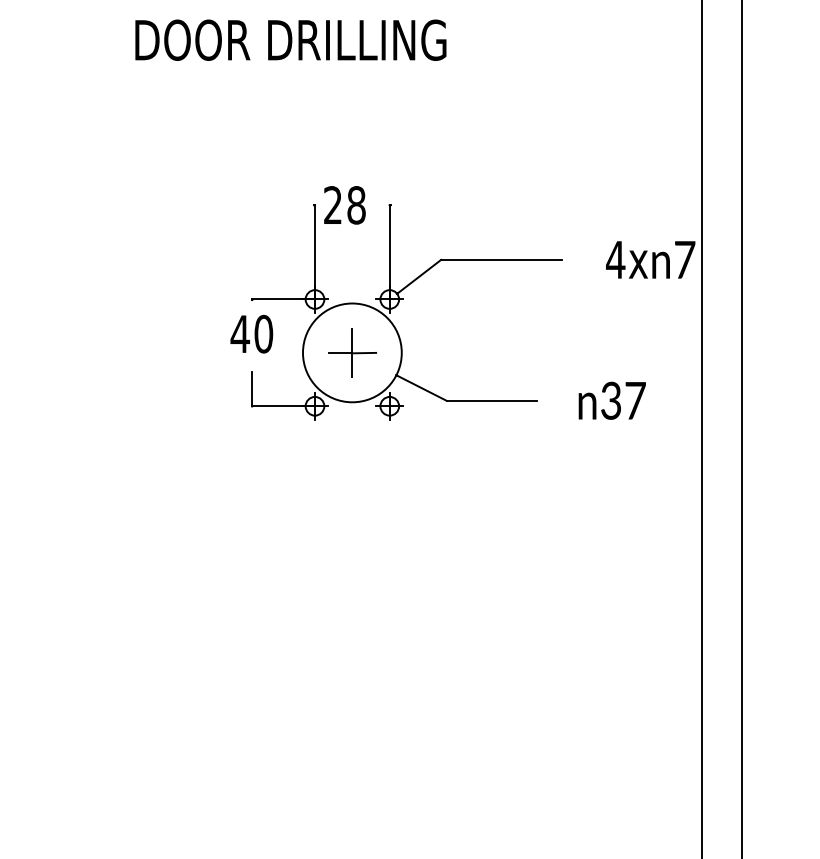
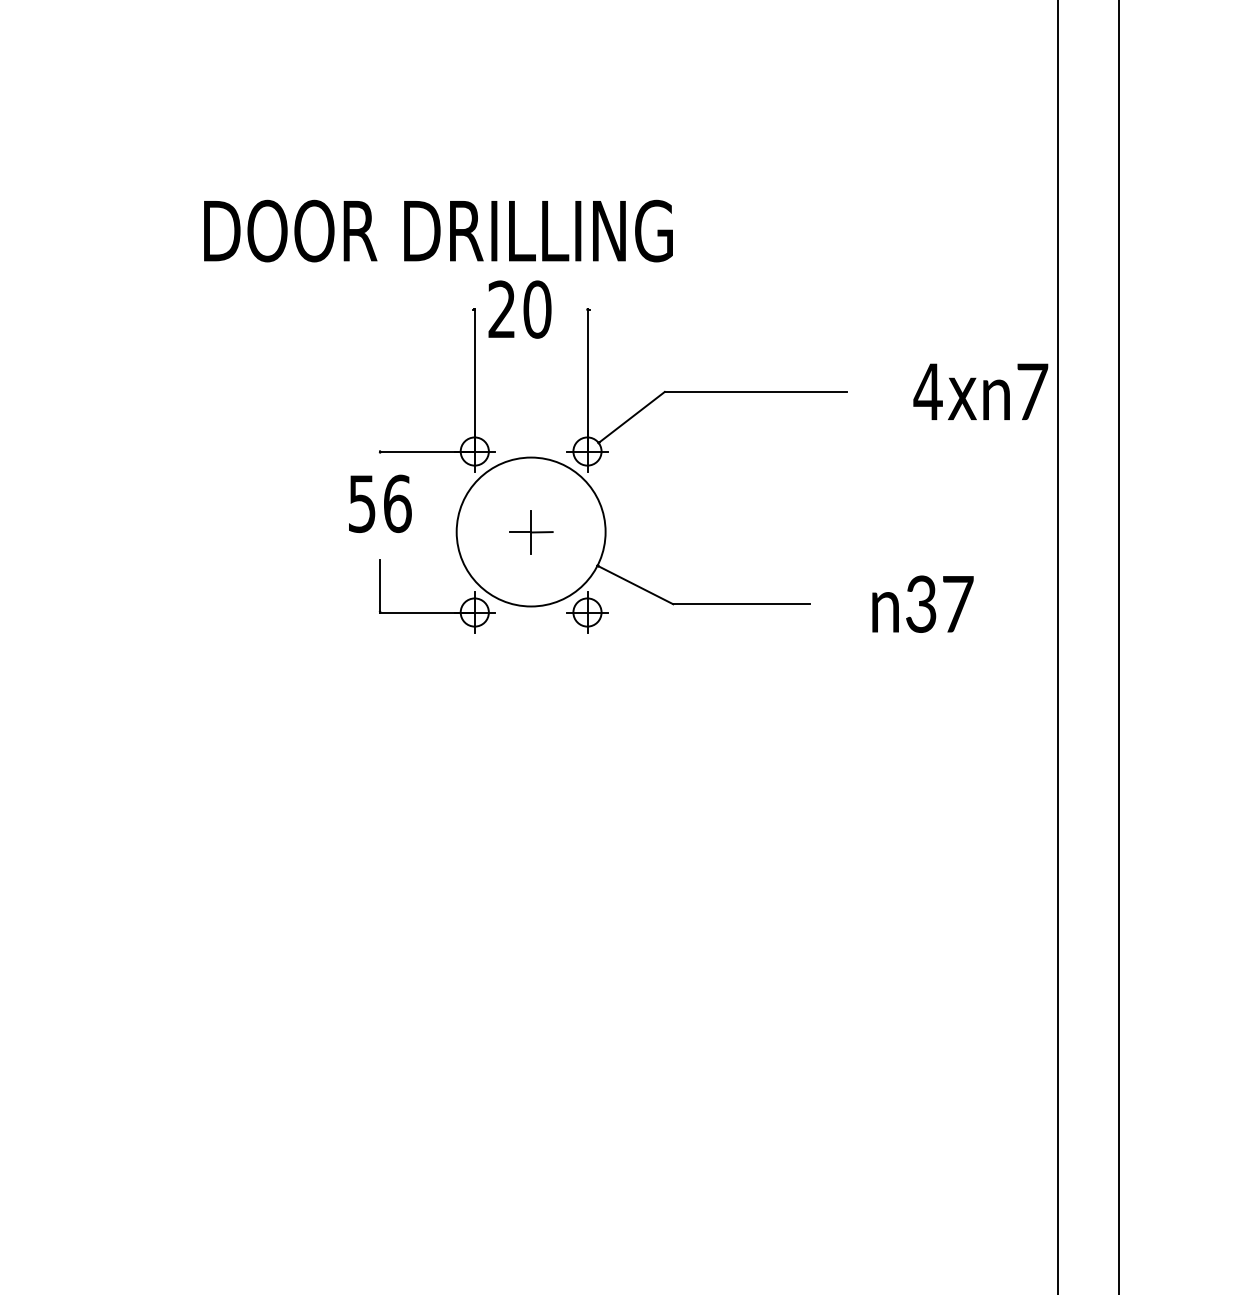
text: (290, 39) -> (437, 229), moved
text: (356, 205) -> (537, 309), 28 -> 20
text: (251, 333) -> (379, 502), 40 -> 56
part: (352, 352) -> (531, 531), size x0.6

